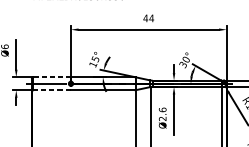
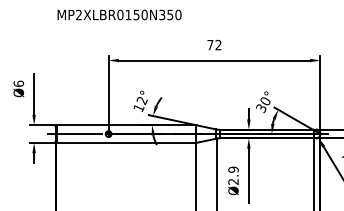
text: (148, 17) -> (214, 44), 44 -> 72
text: (95, 59) -> (141, 100), 15° -> 12°
line: (51, 77) -> (82, 125), dashed -> solid
line: (51, 89) -> (82, 142), dashed -> solid
text: (162, 109) -> (233, 169), Ø2.6 -> Ø2.9

